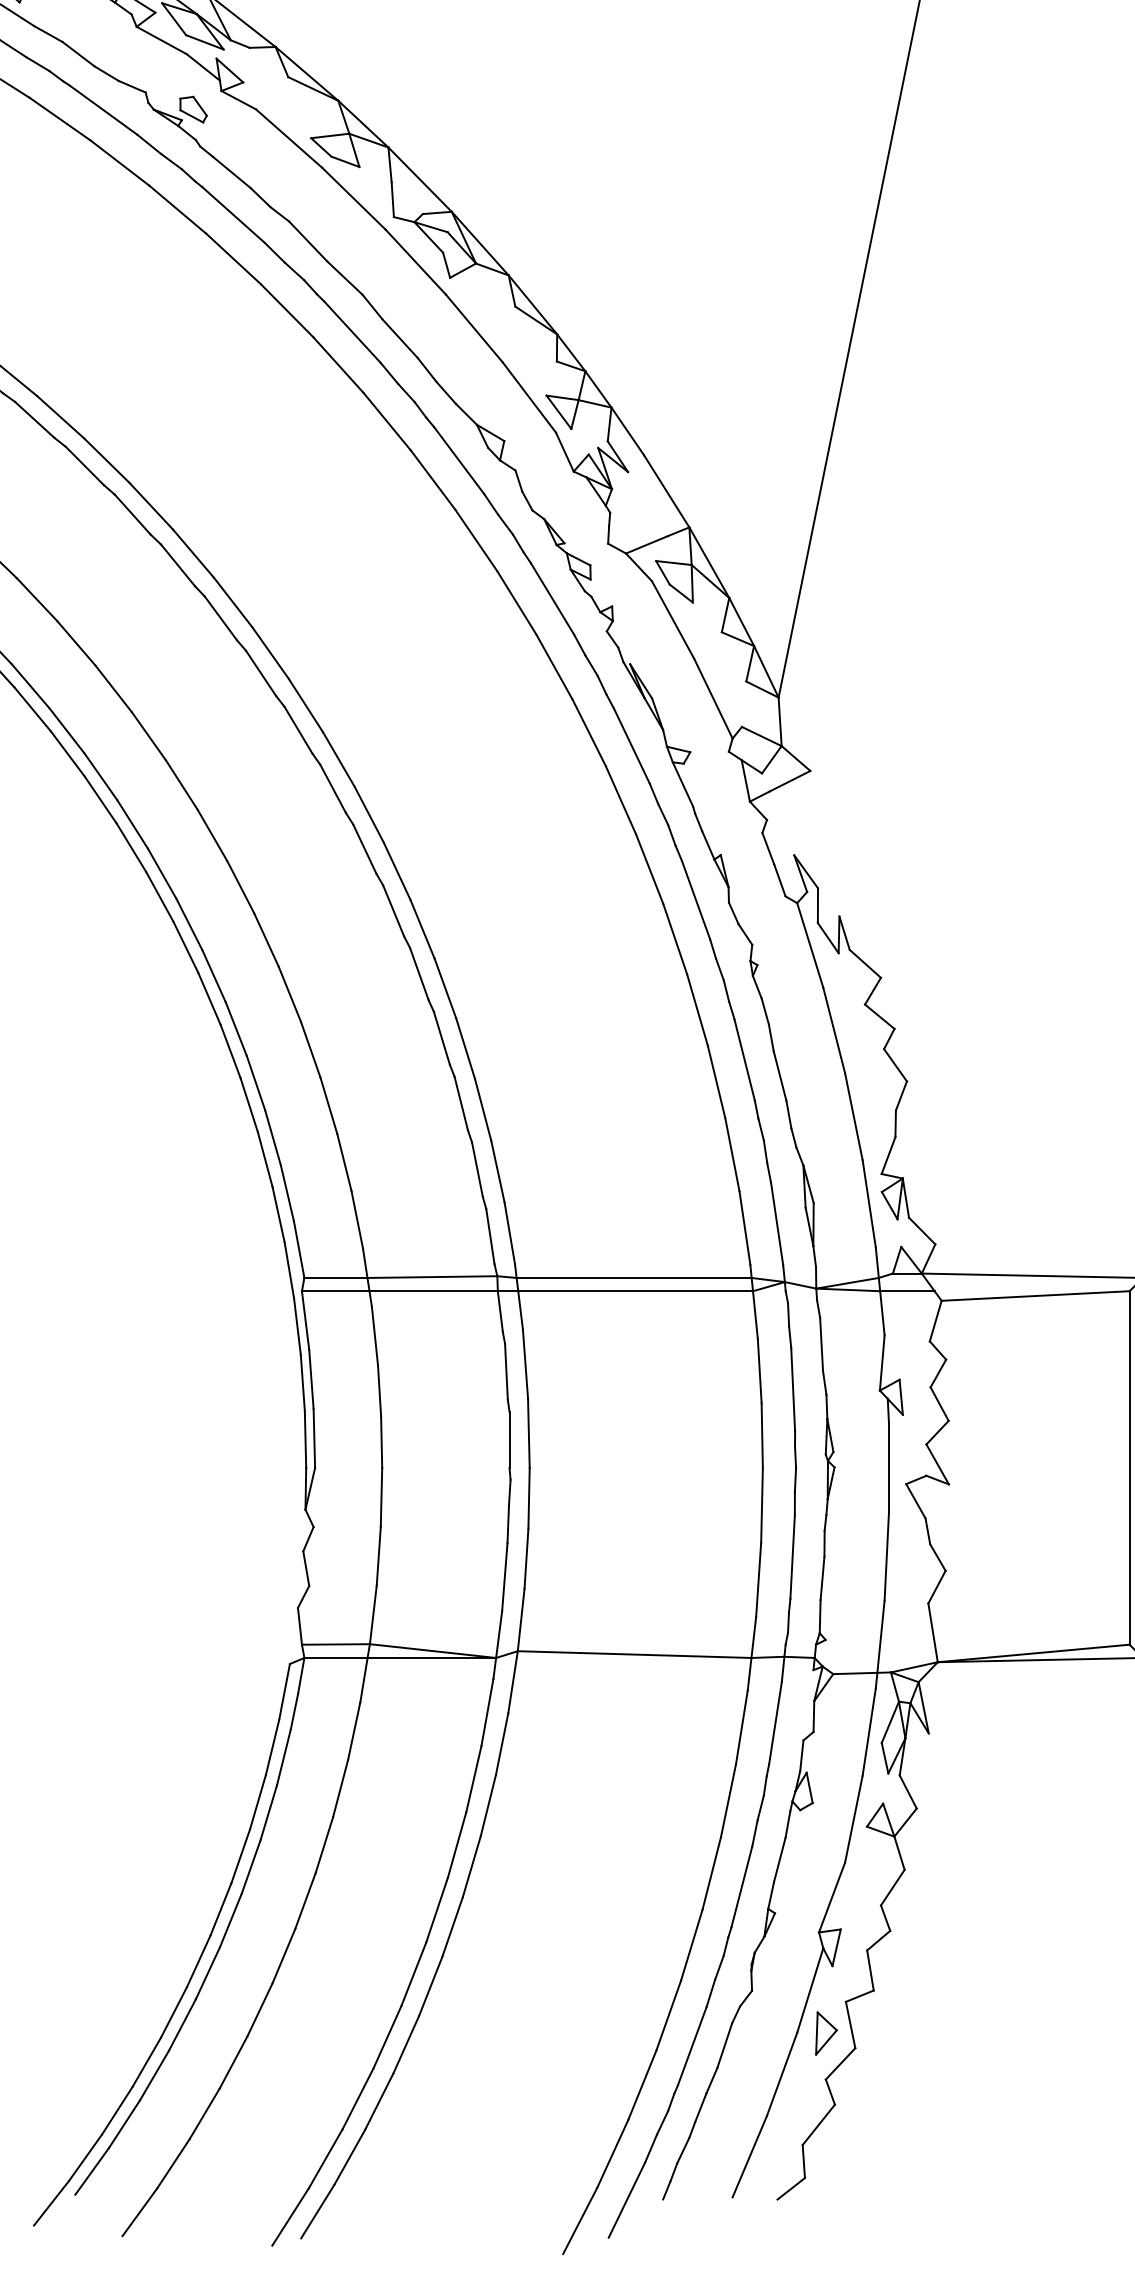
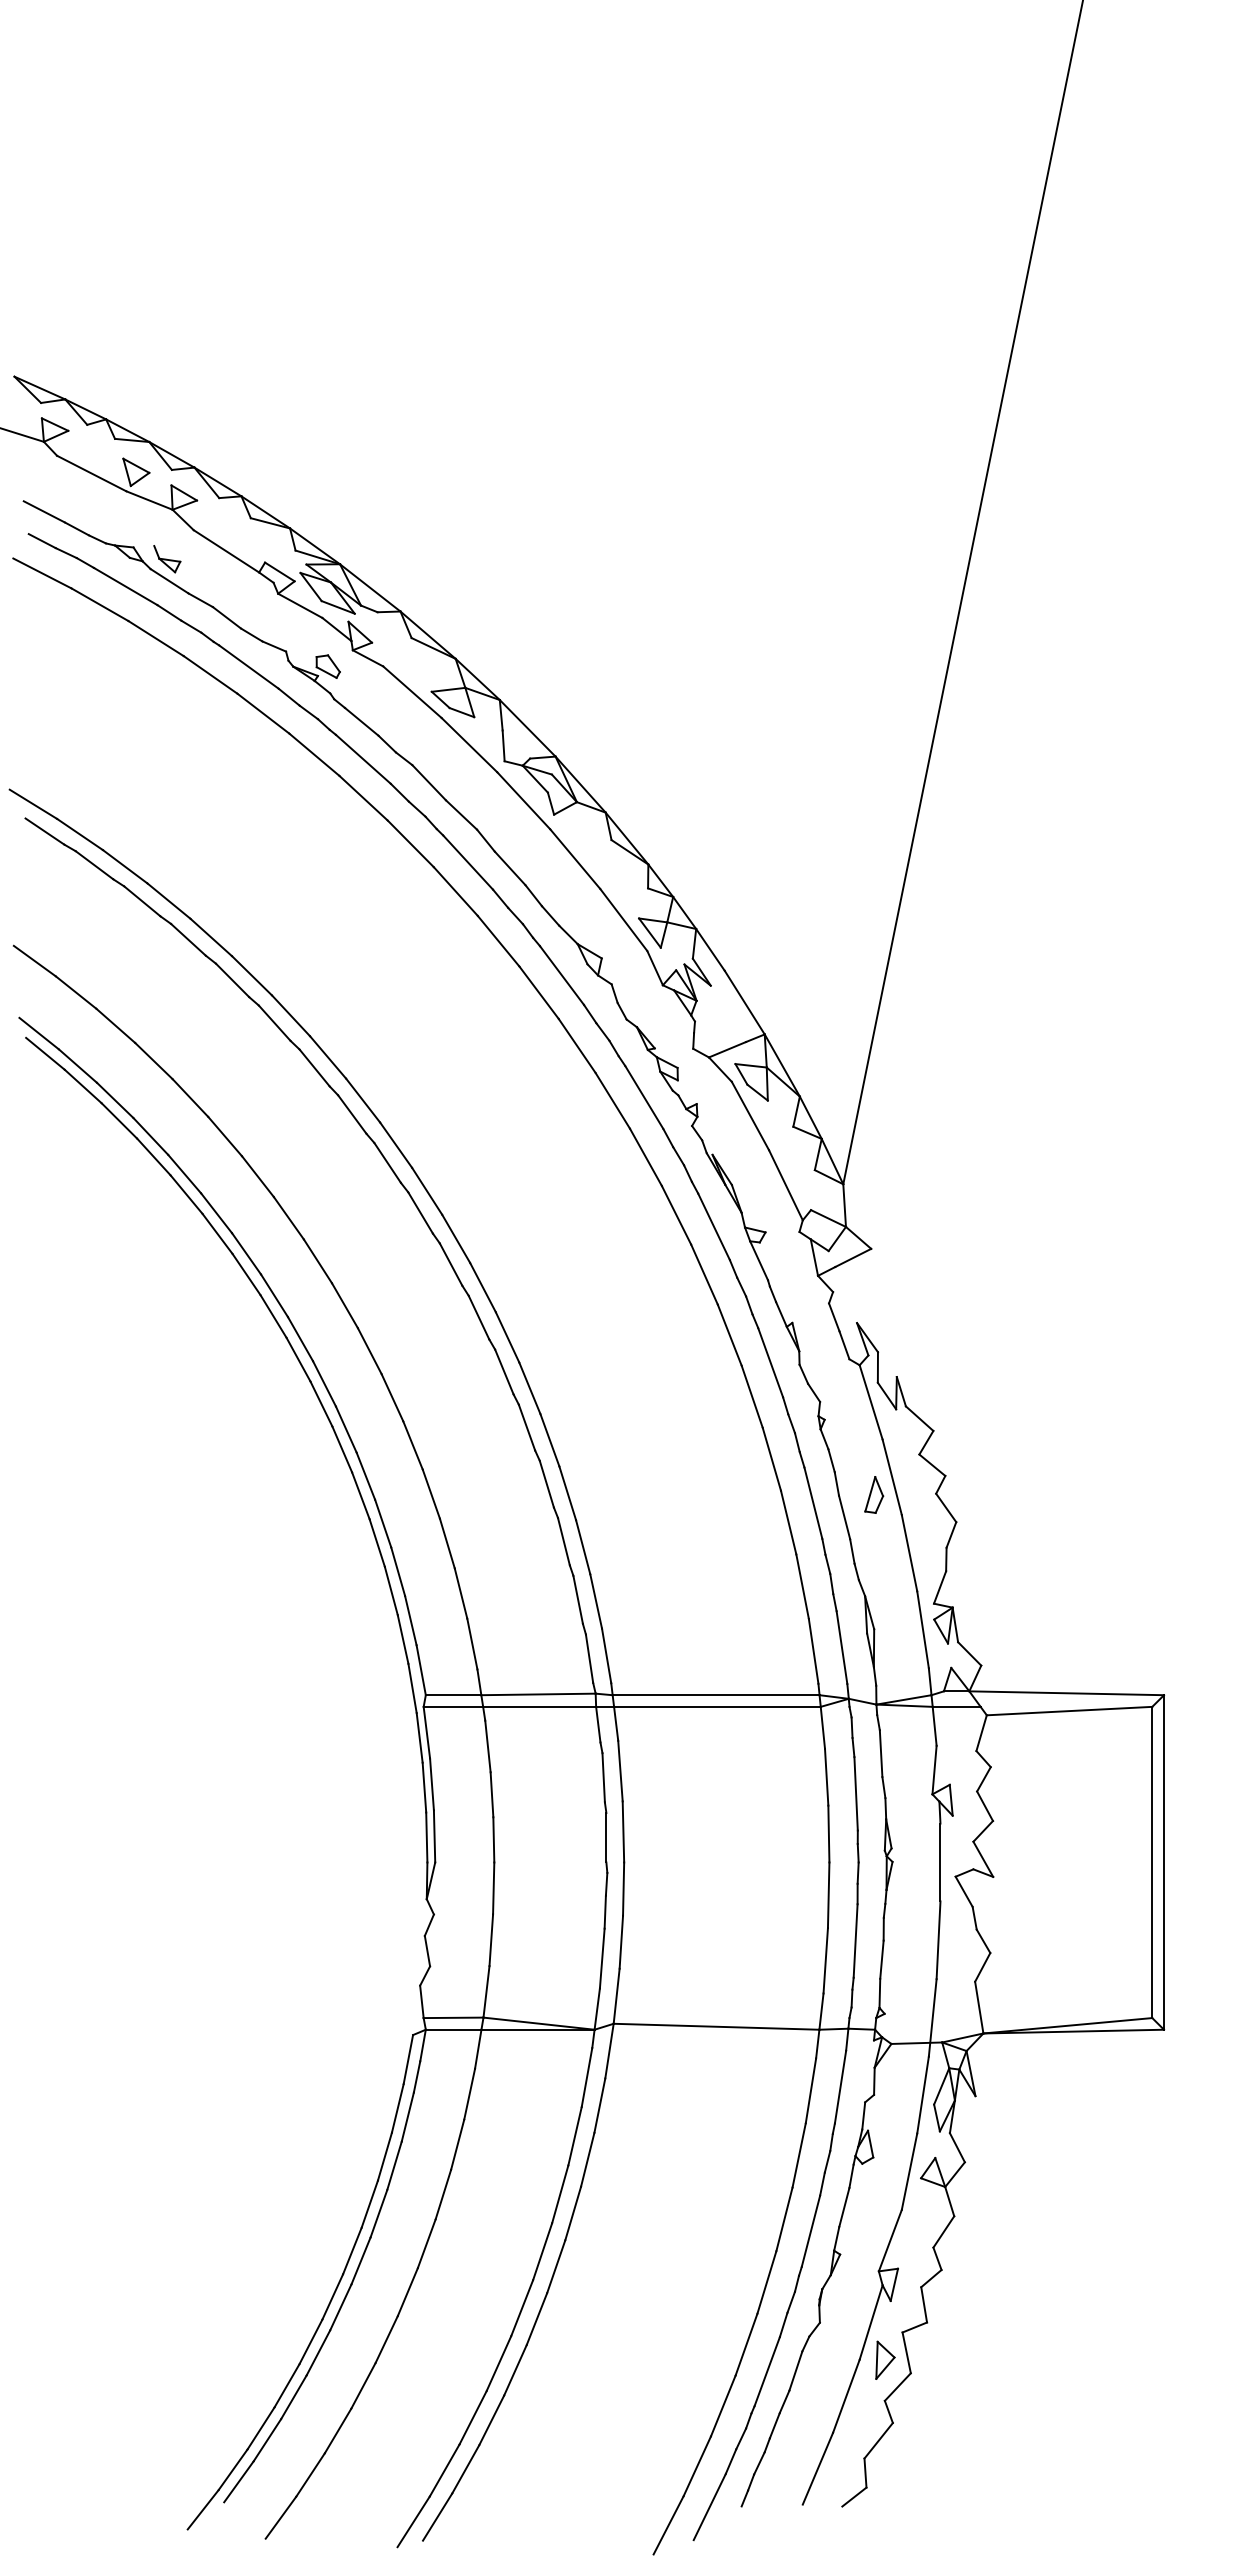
part: (814, 1049) -> (874, 1494), added

